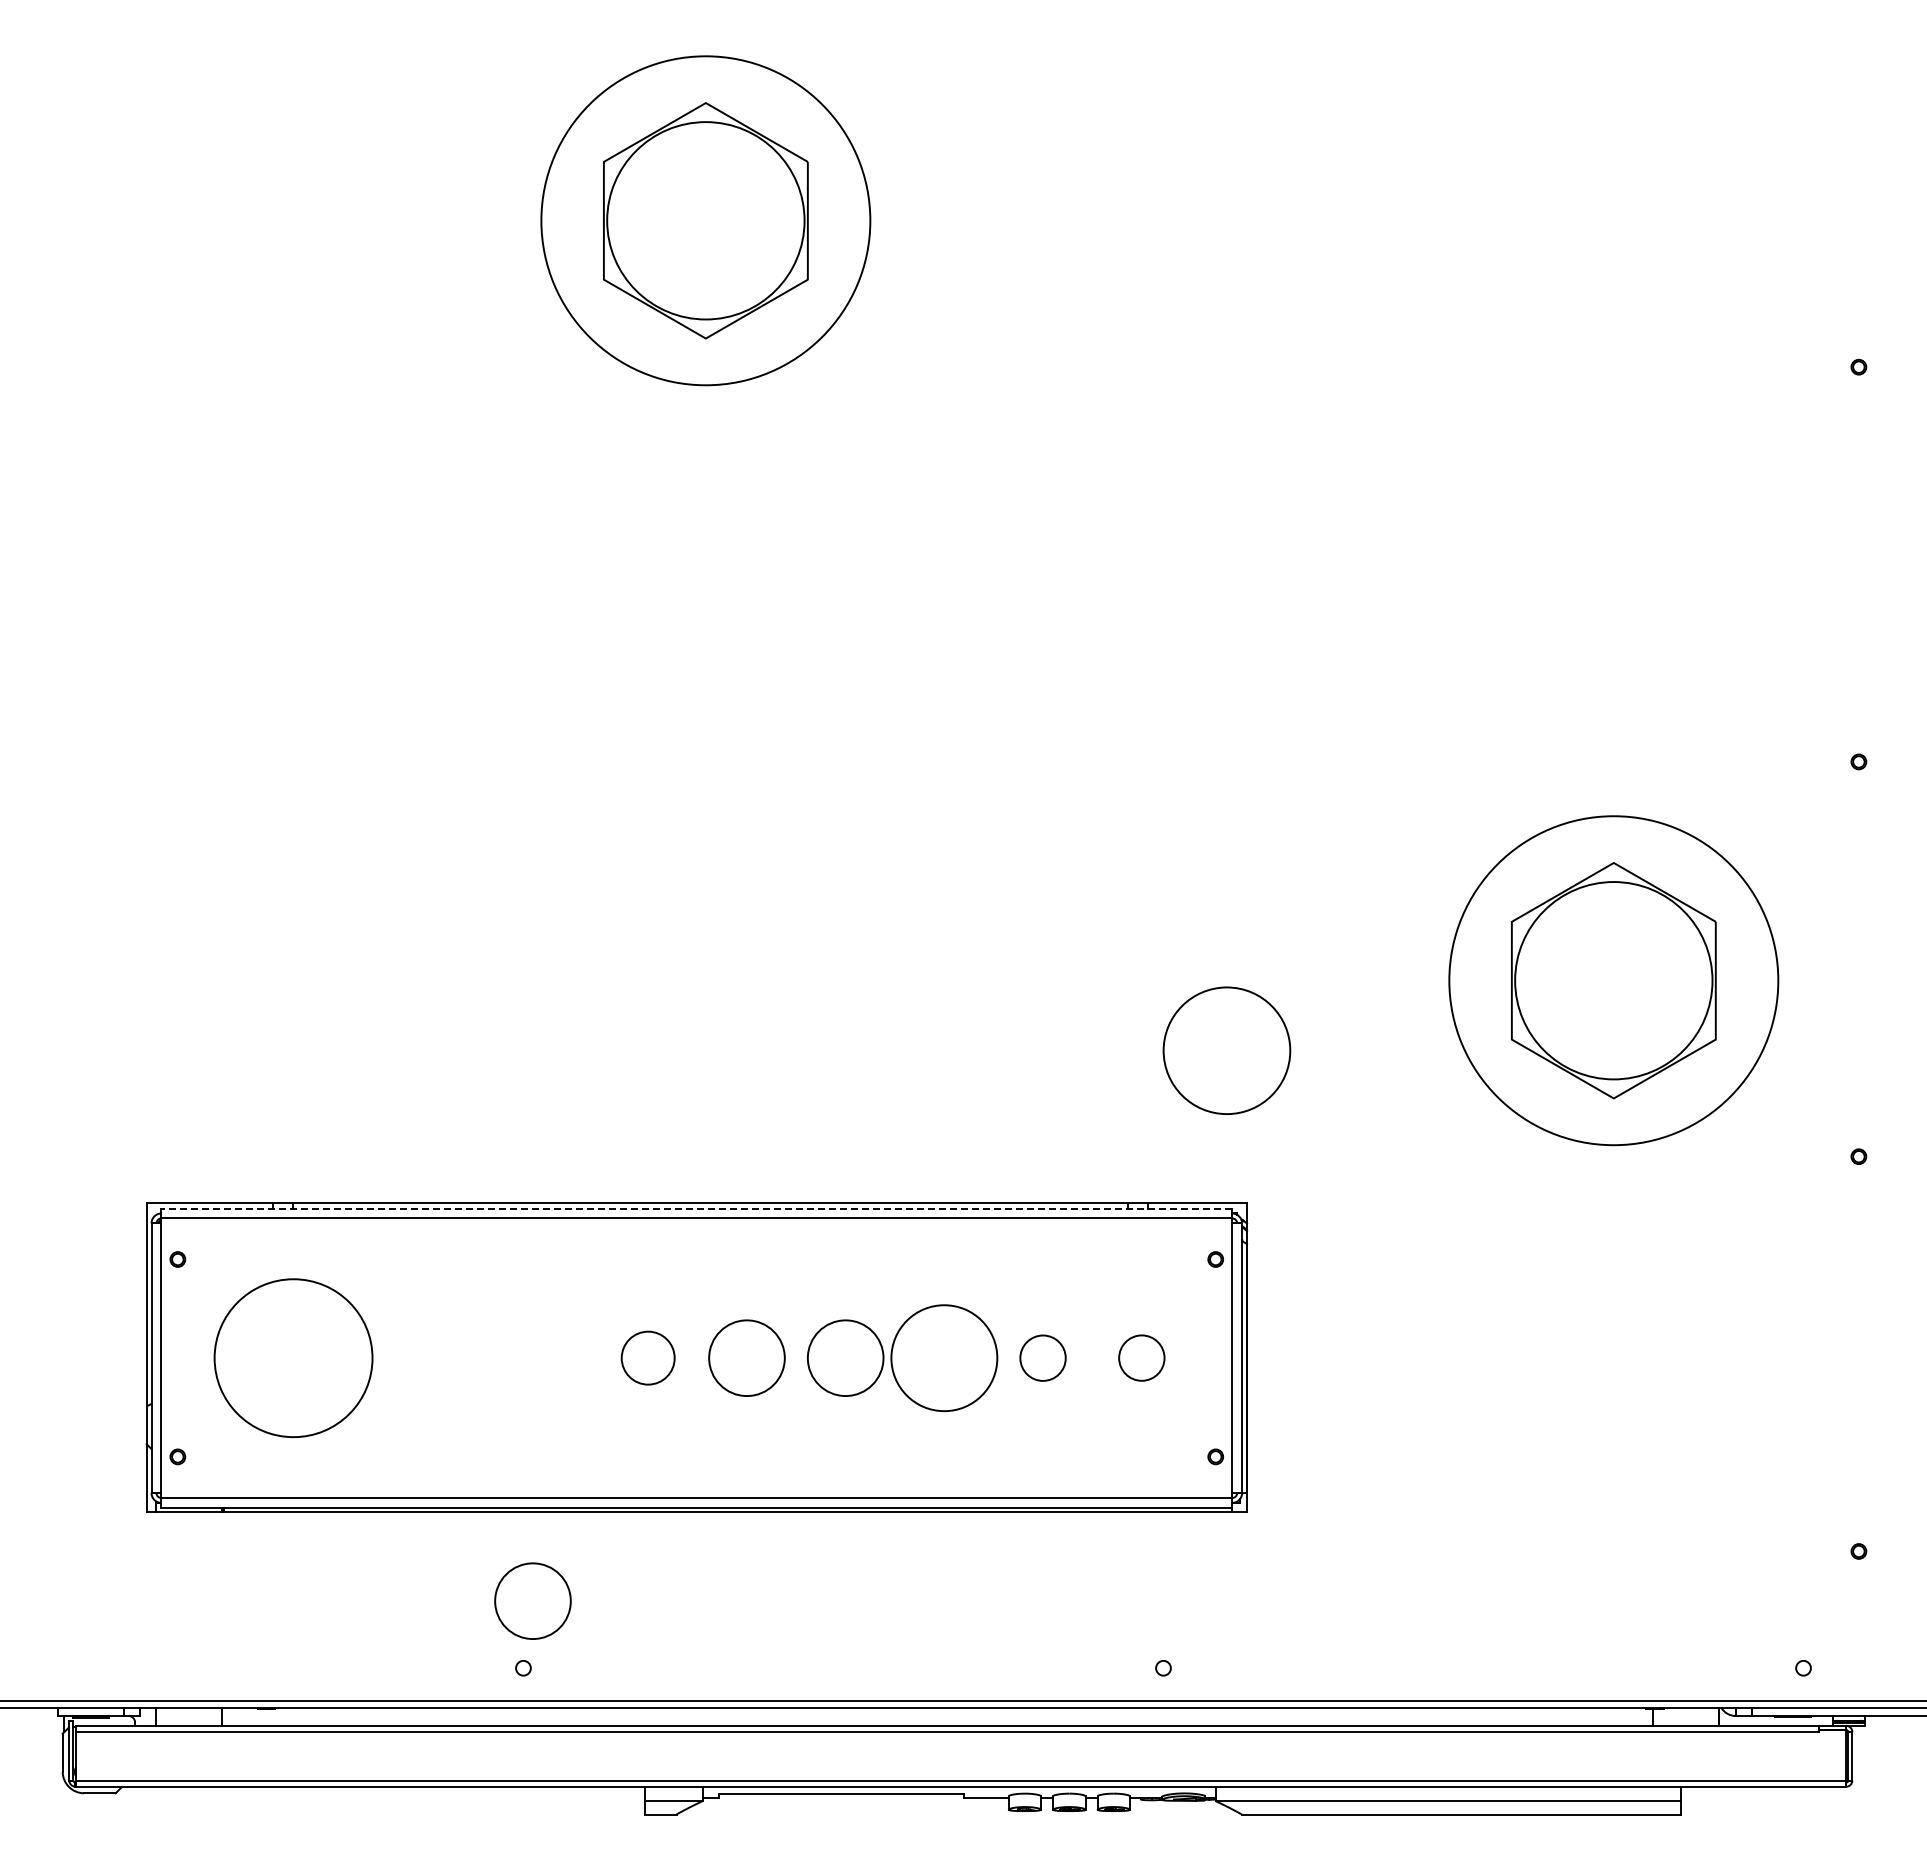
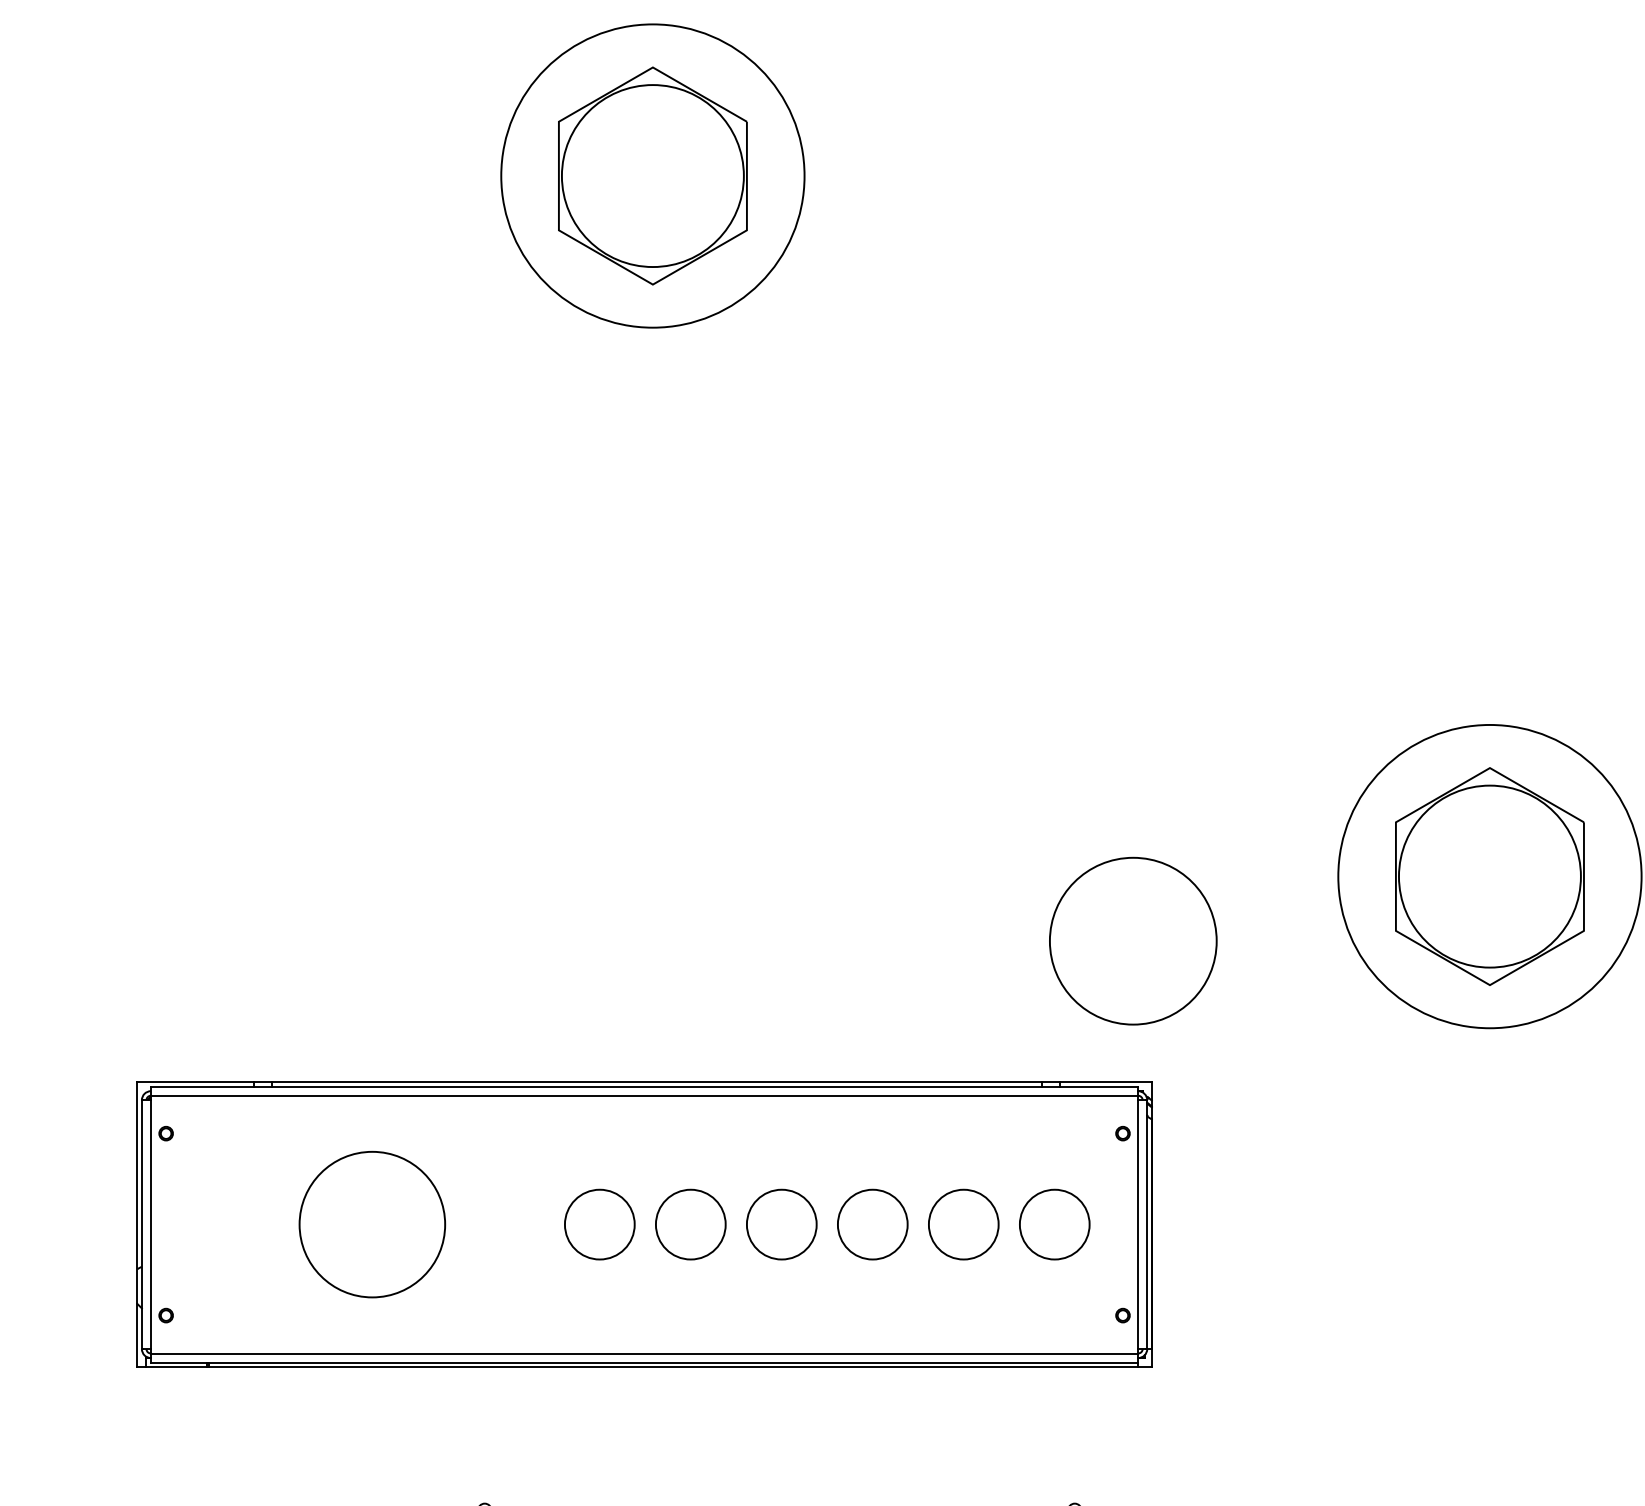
circle: (1226, 1050) -> (1132, 940), size x1.43
line: (696, 1208) -> (644, 1086), dashed -> solid
circle: (647, 1357) -> (599, 1223), size x1.43
circle: (1141, 1357) -> (1054, 1223), size x1.67
circle: (293, 1358) -> (372, 1224), moved
circle: (944, 1358) -> (872, 1224), size x0.71
circle: (1042, 1358) -> (963, 1224), size x1.67
circle: (532, 1600) -> (493, 1447), removed

